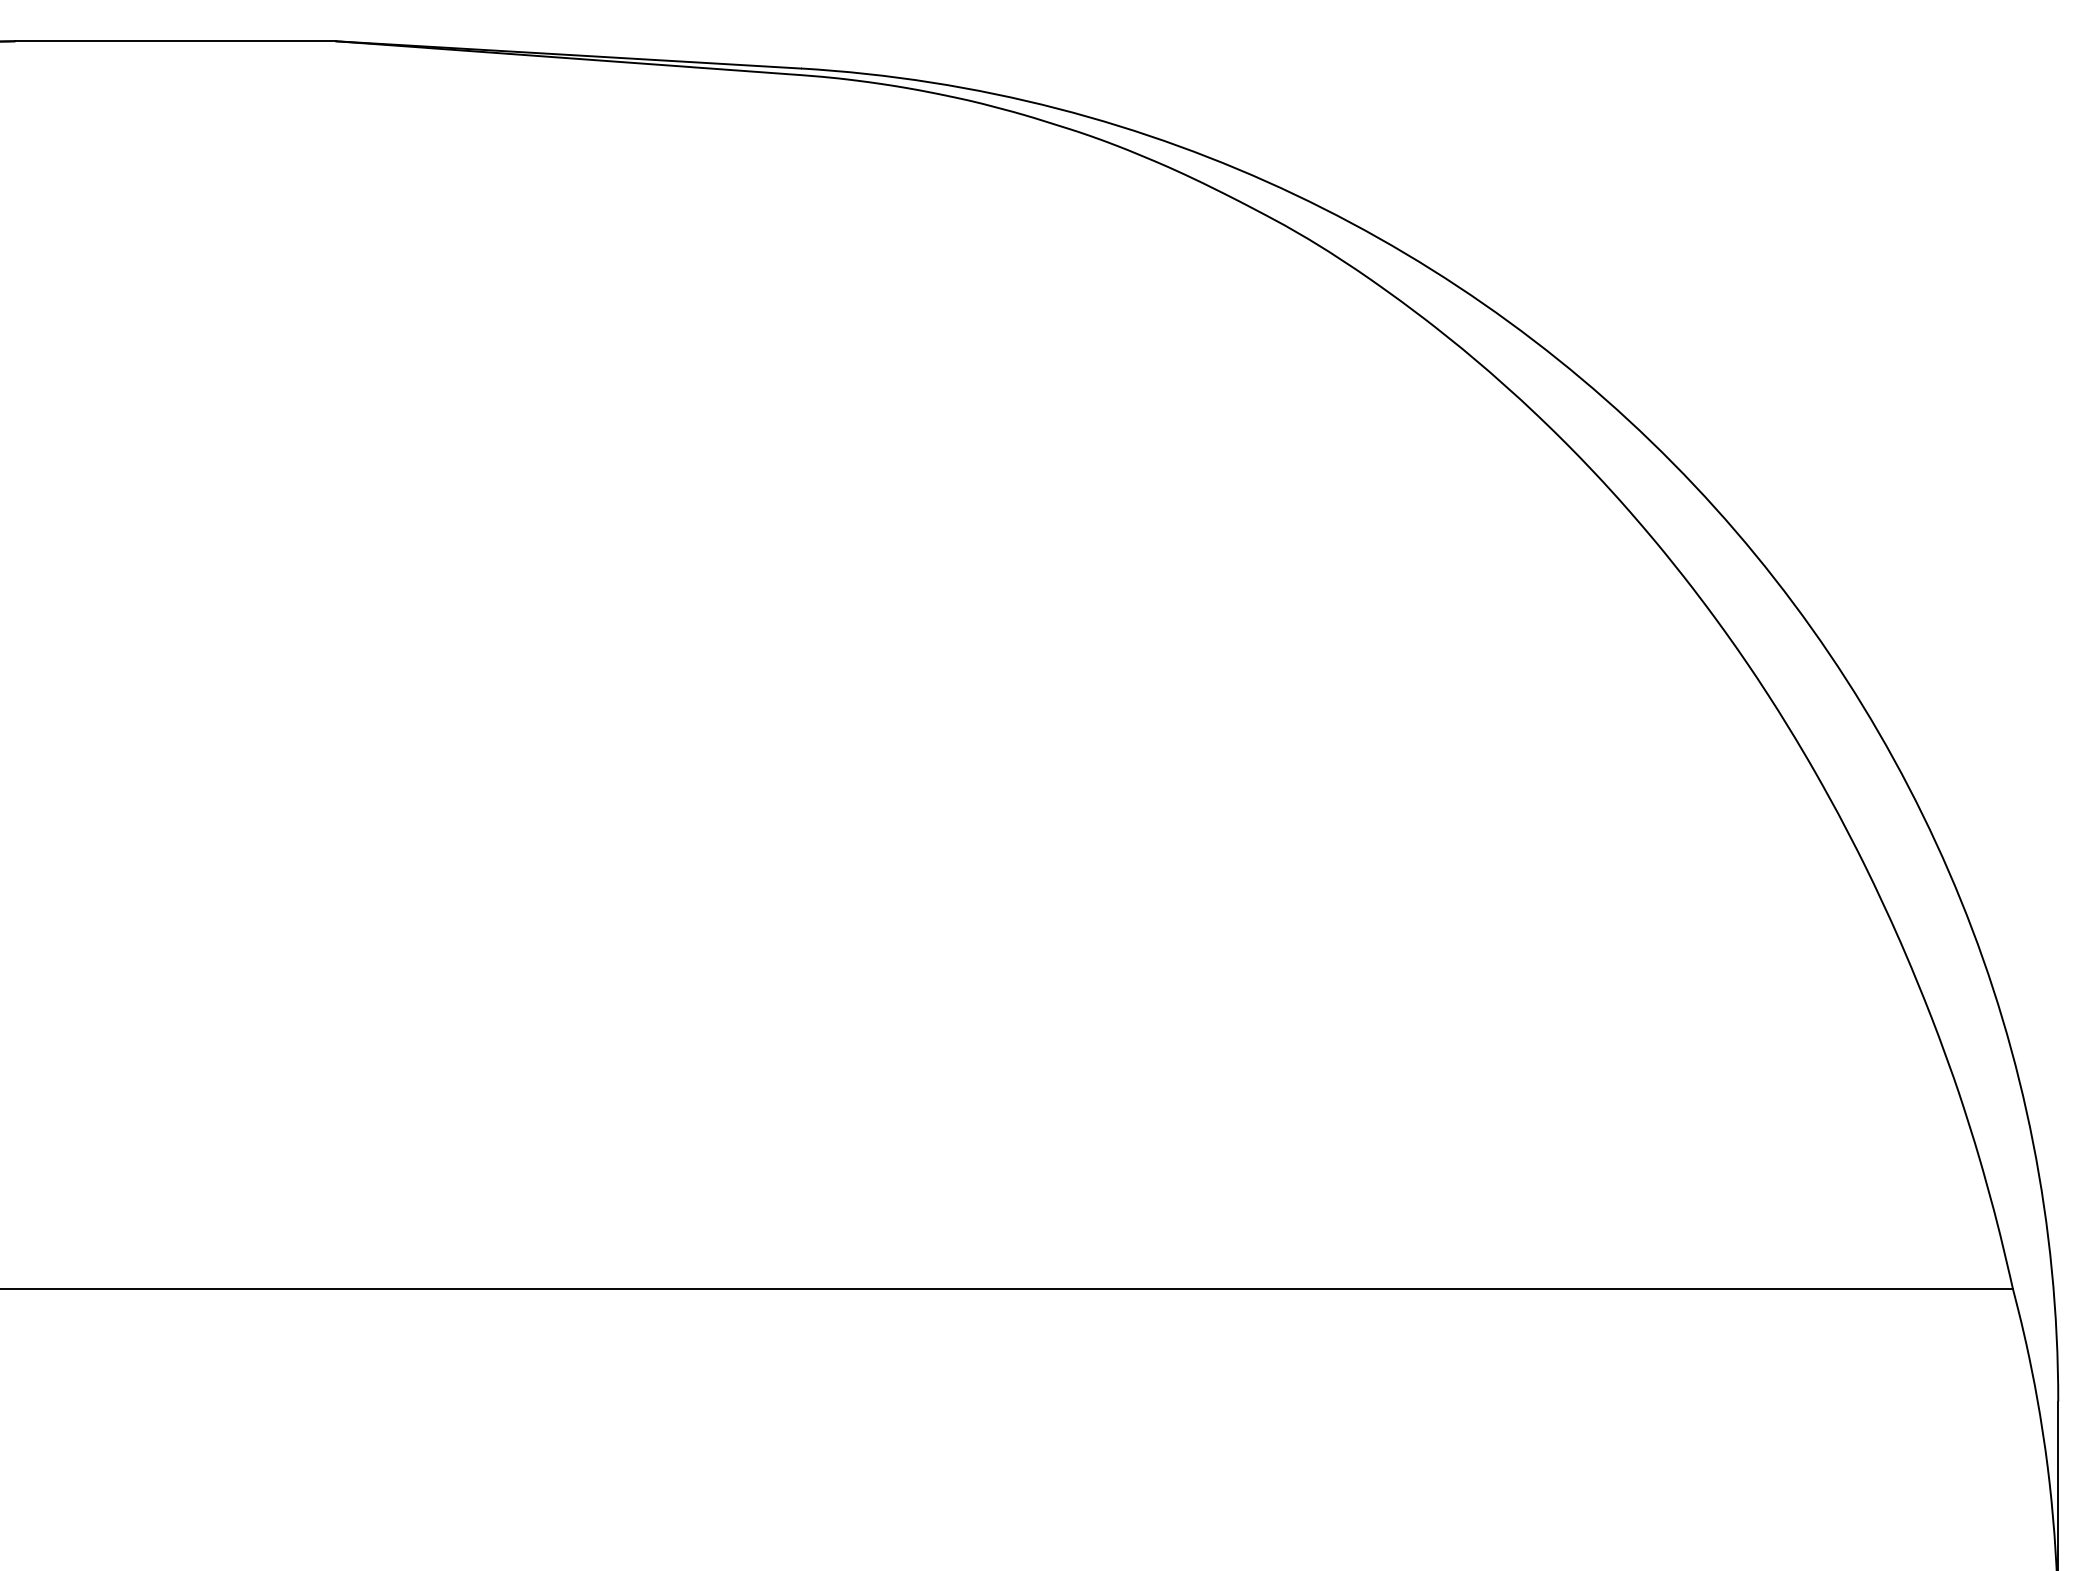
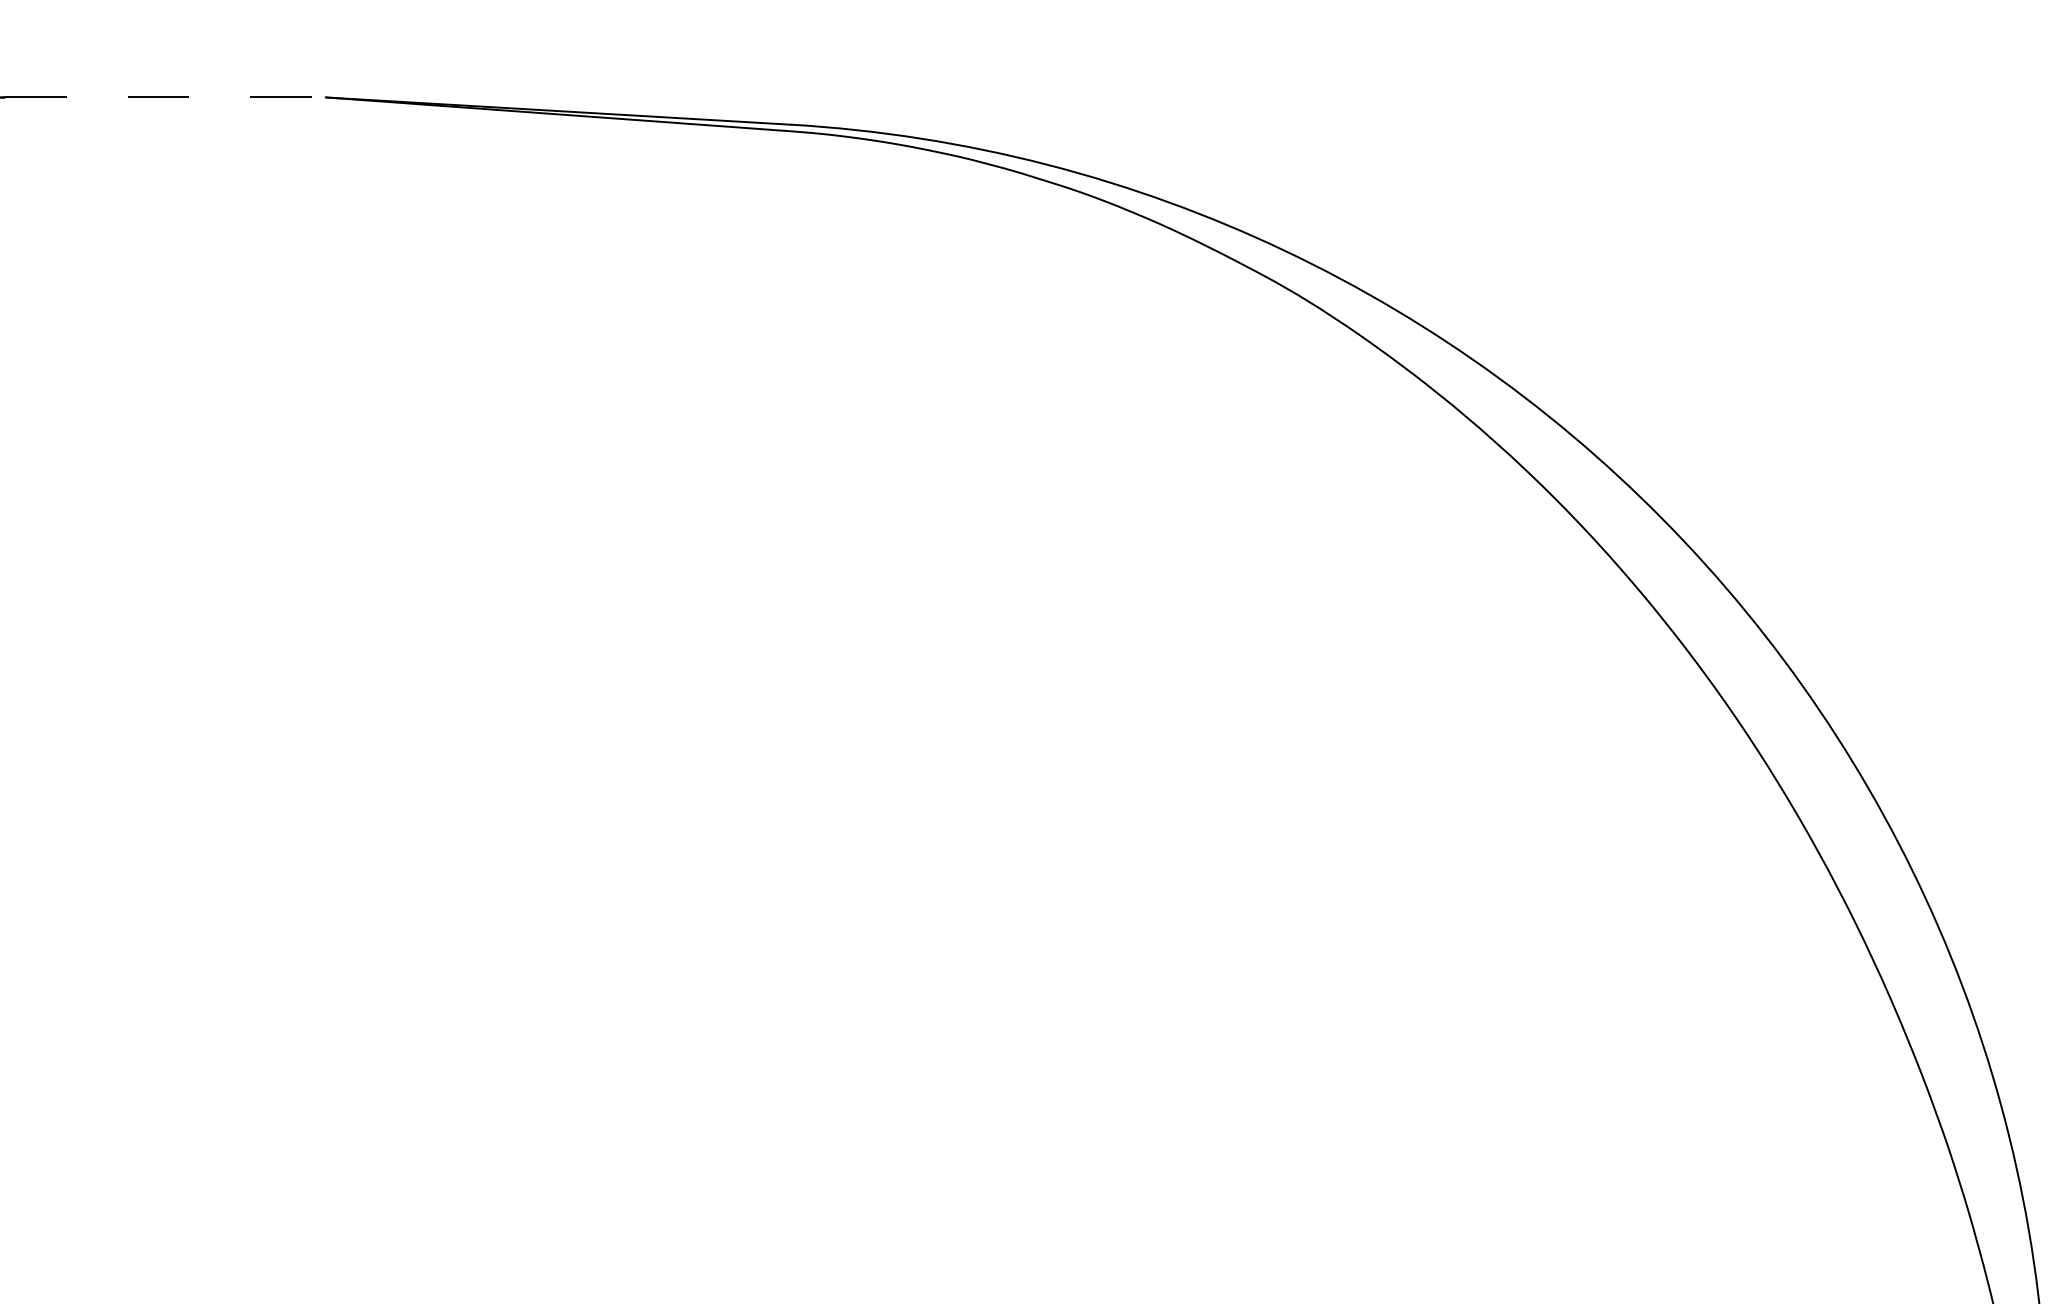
line: (176, 41) -> (166, 97), solid -> dashed

